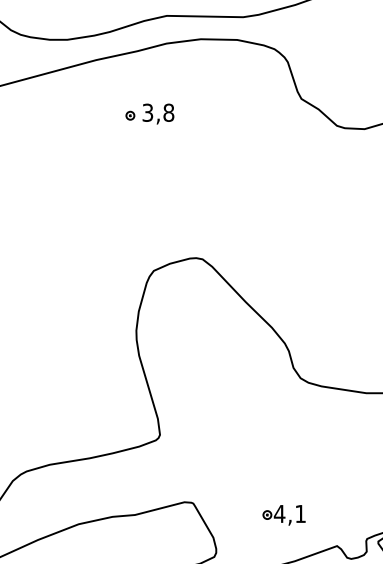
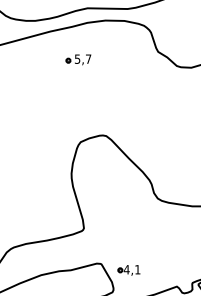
text: (159, 111) -> (83, 58), 3,8 -> 5,7
part: (282, 515) -> (128, 270), moved

